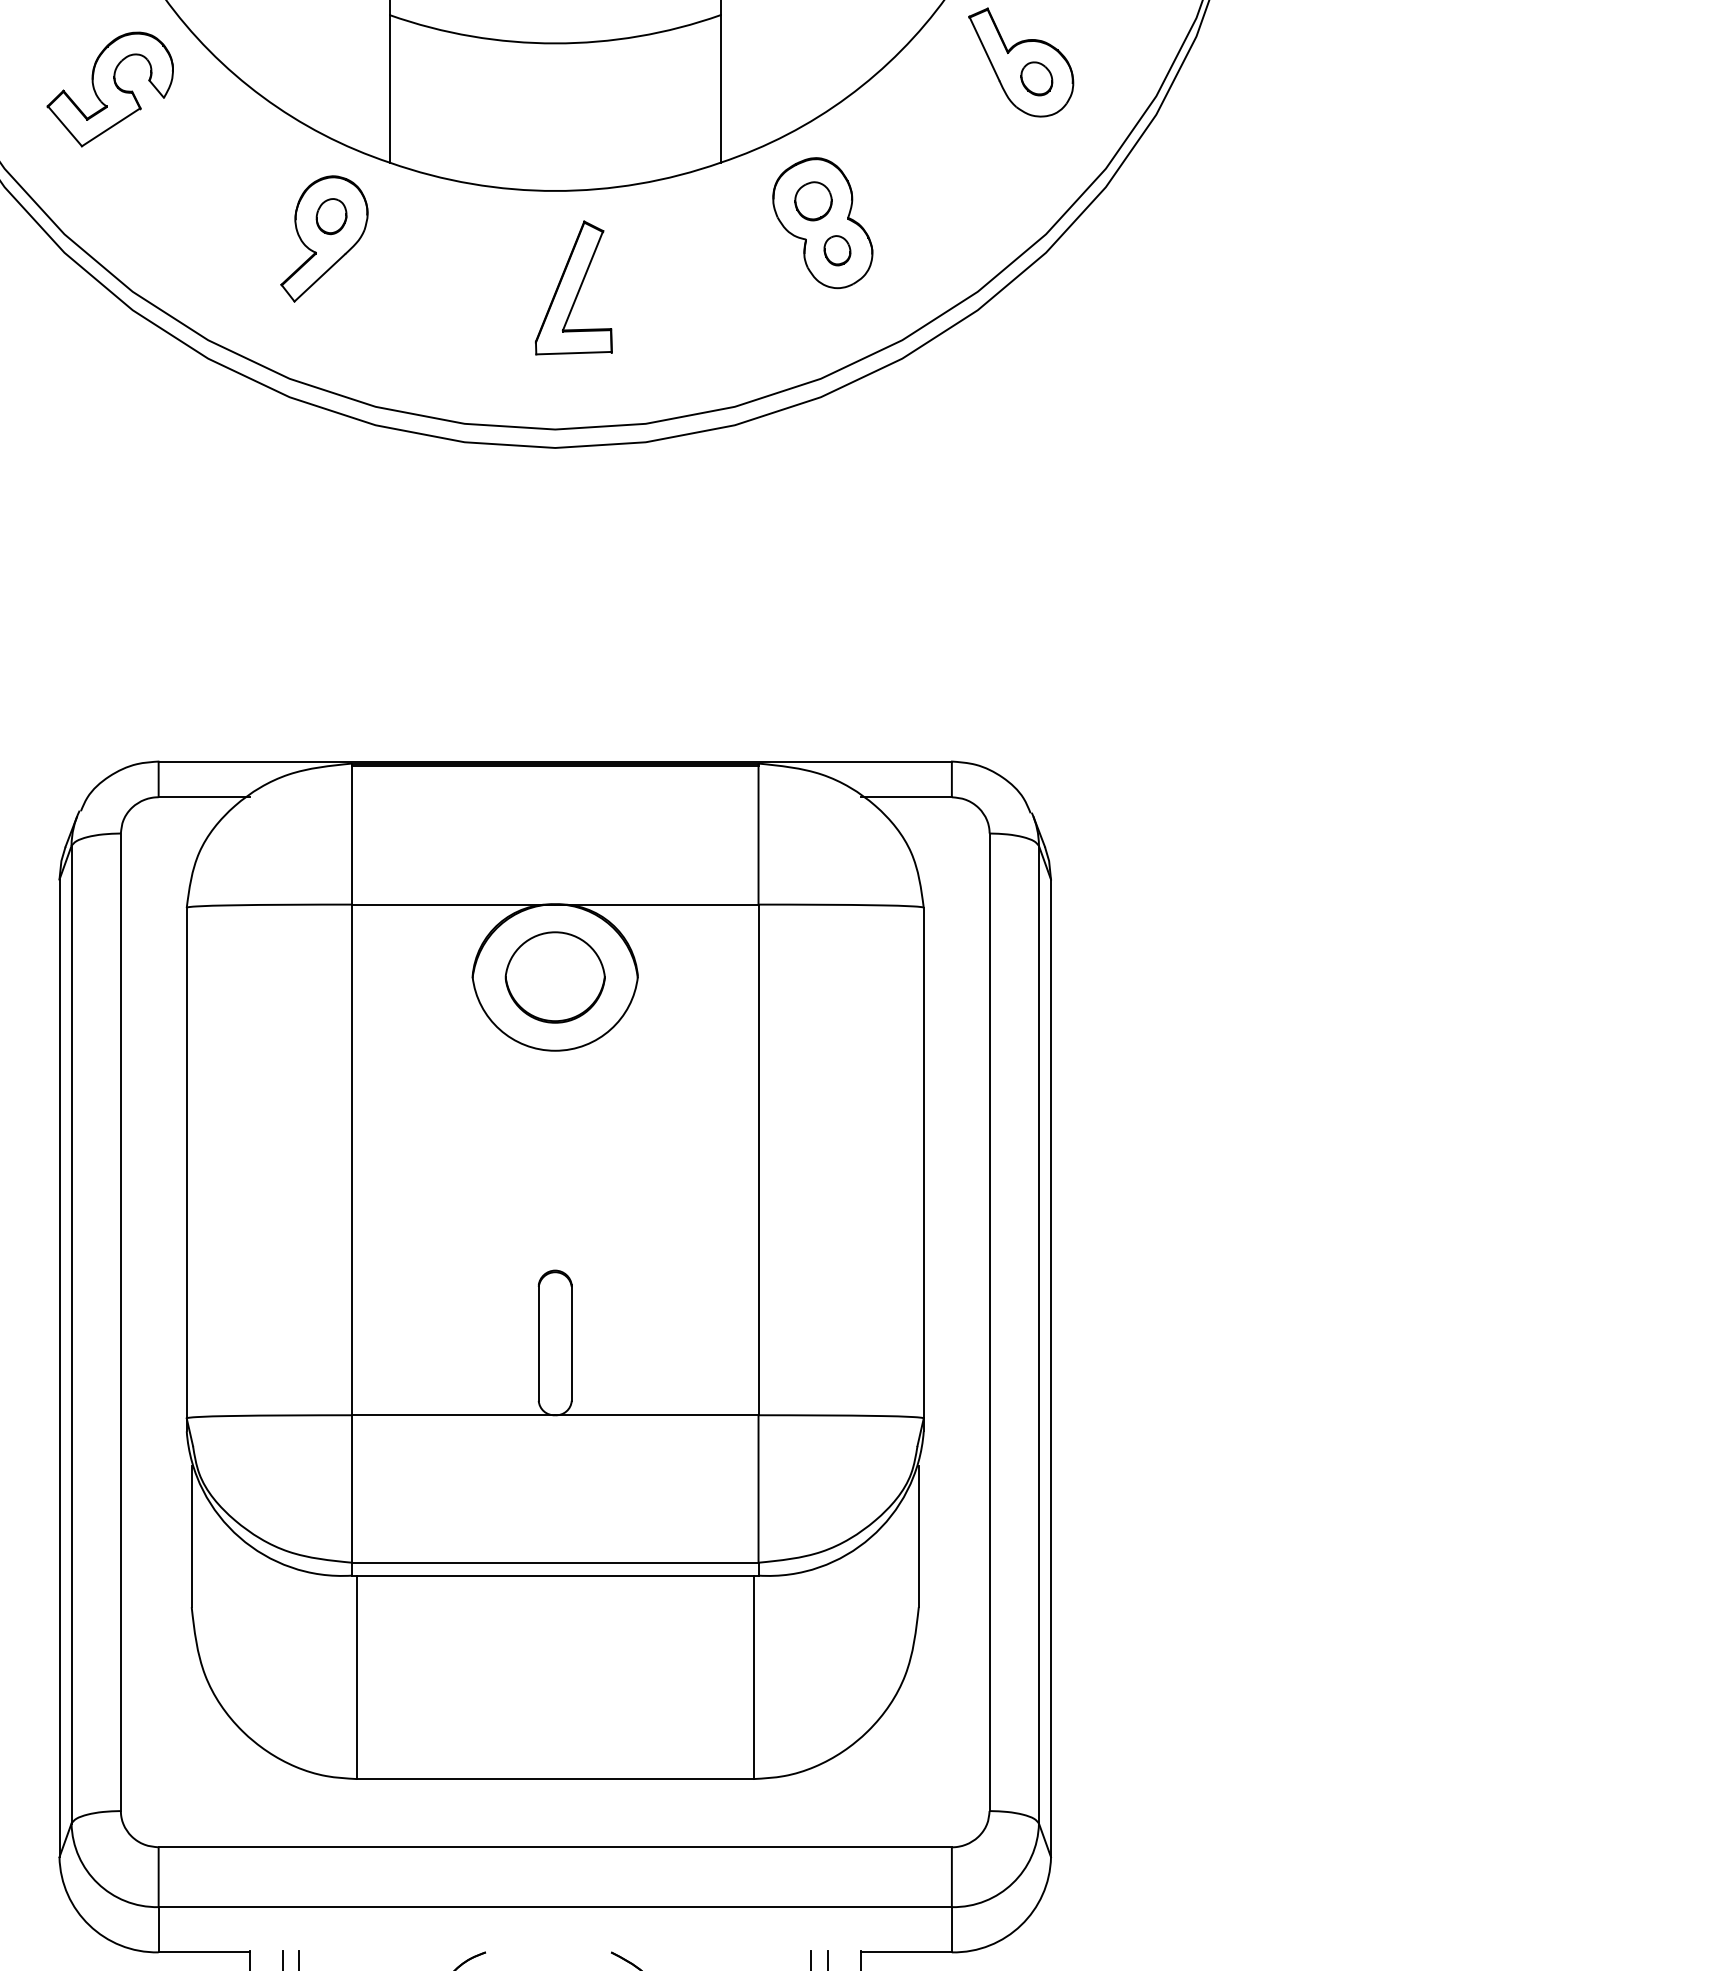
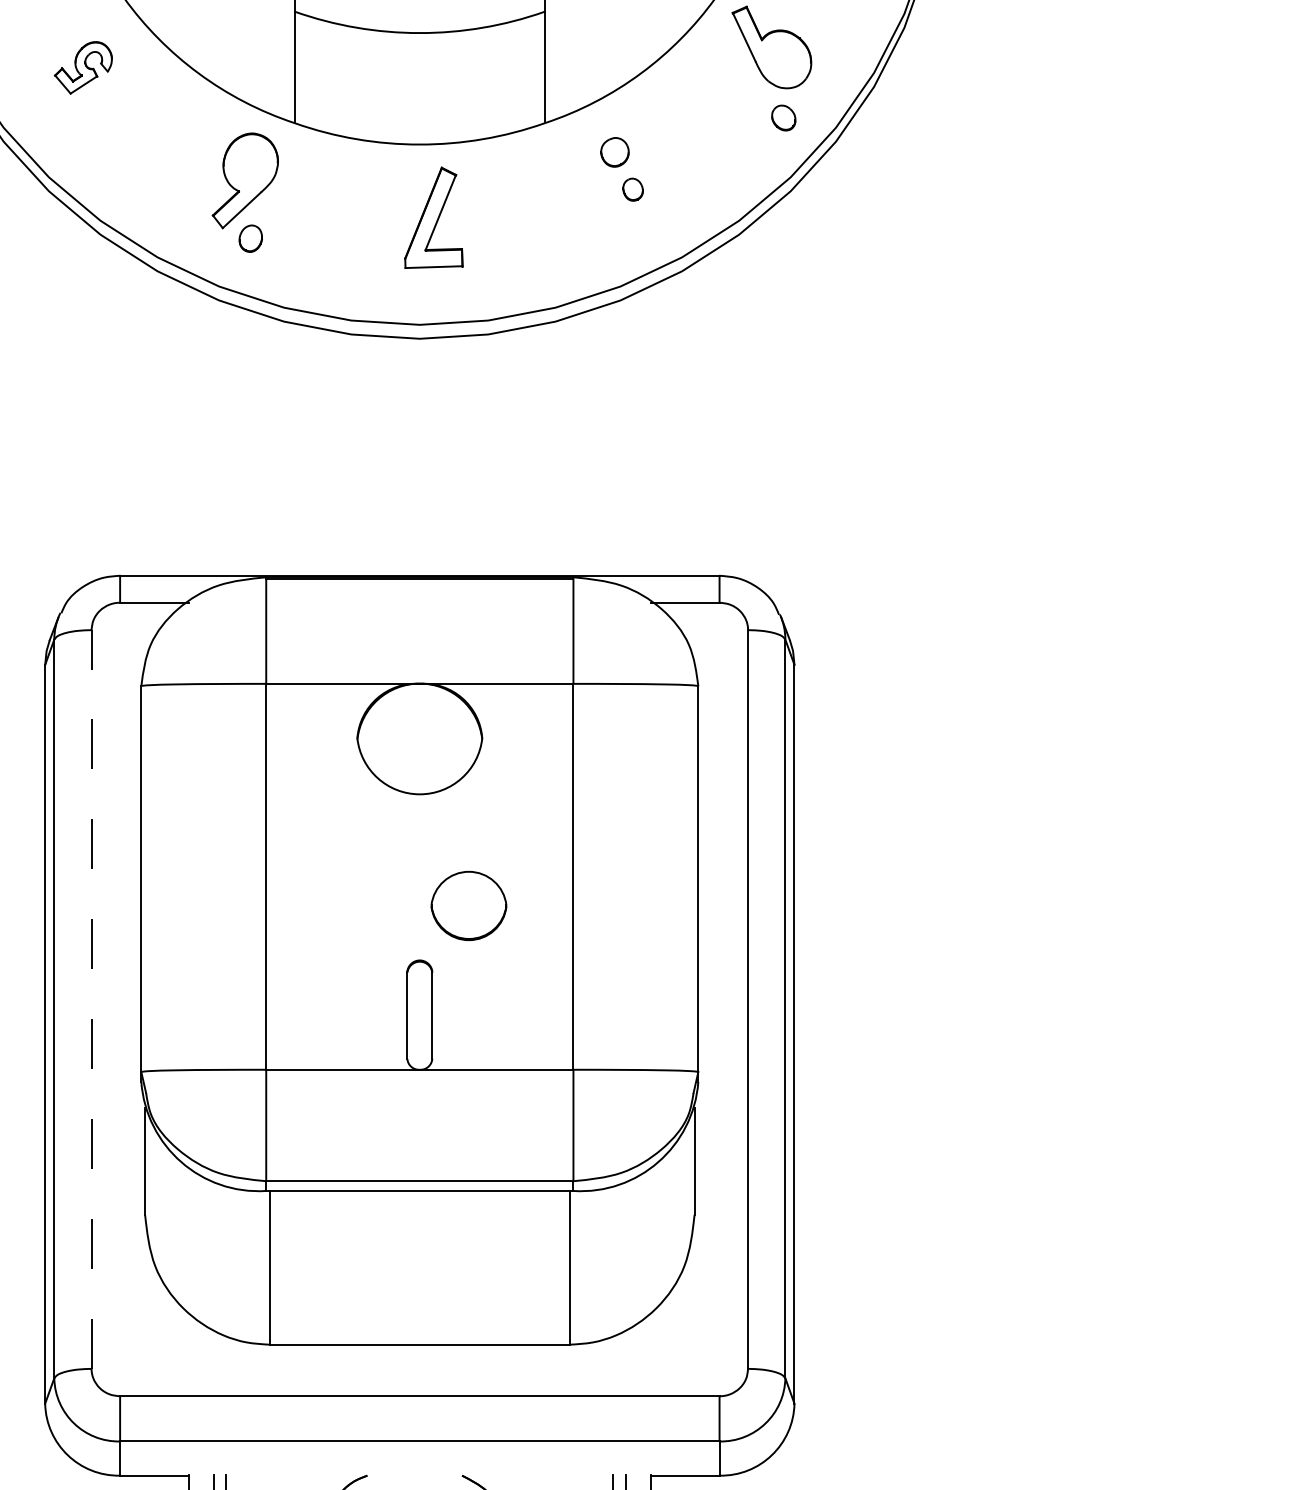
part: (1036, 78) -> (783, 117), moved
part: (109, 89) -> (82, 67), size x0.6
part: (331, 216) -> (250, 238), moved
part: (822, 223) -> (621, 169), removed
part: (554, 977) -> (468, 905), moved
line: (120, 1322) -> (91, 999), solid -> dashed

